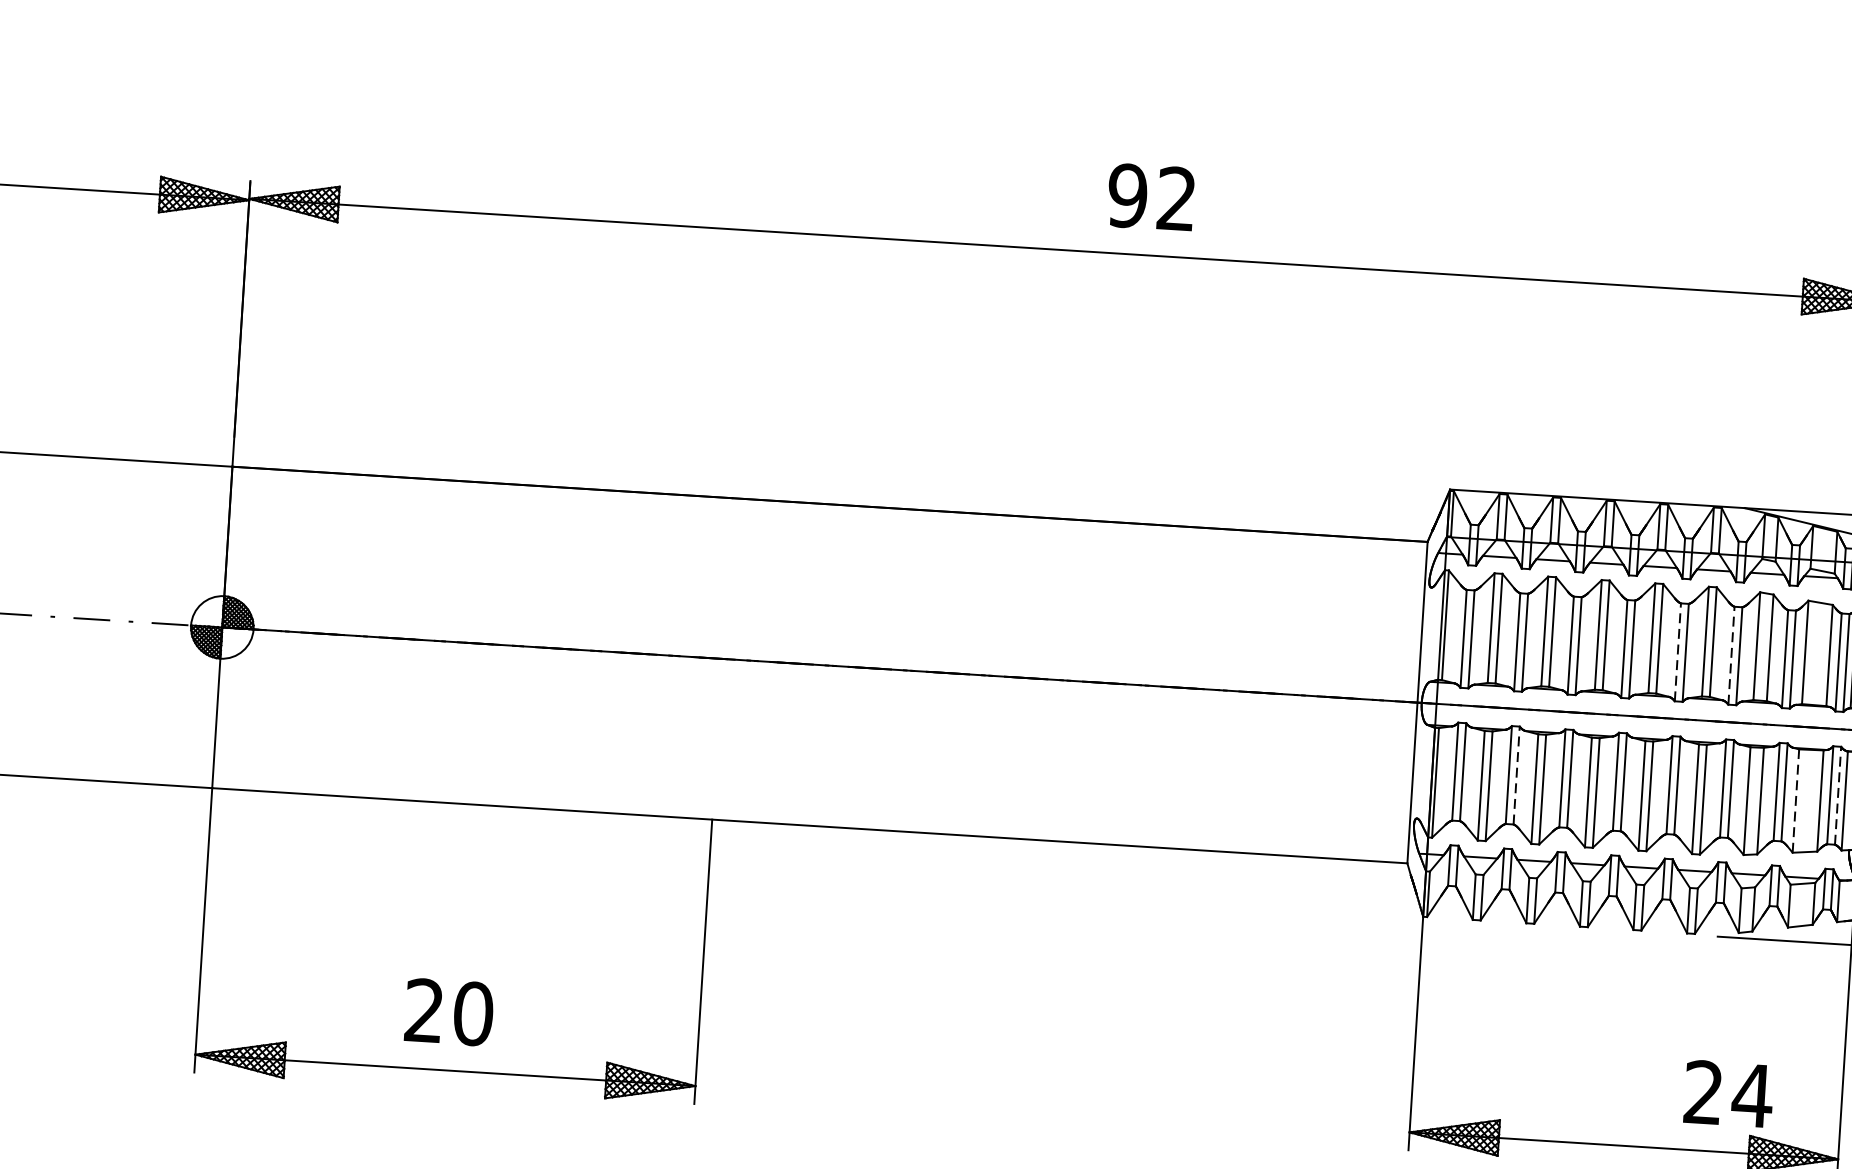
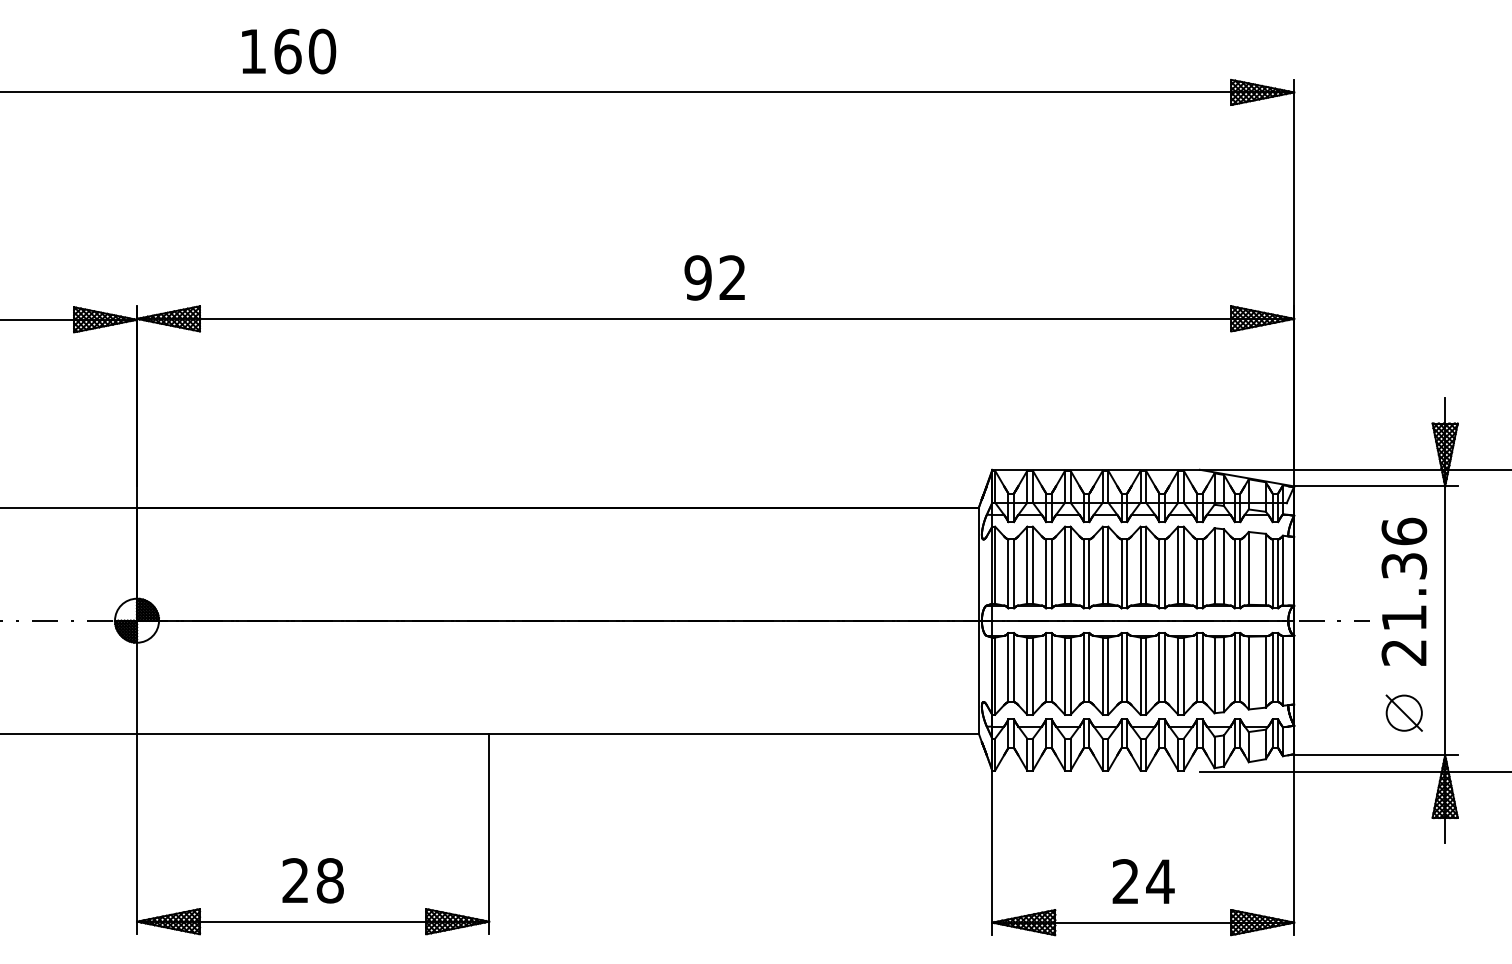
text: (1150, 196) -> (714, 277), moved
line: (1678, 651) -> (1159, 573), dashed -> solid
line: (1732, 655) -> (1197, 573), dashed -> solid
line: (1516, 775) -> (1051, 667), dashed -> solid
line: (1838, 795) -> (1278, 667), dashed -> solid
line: (1795, 800) -> (1248, 672), dashed -> solid
text: (472, 1013) -> (329, 880), 20 -> 28
text: (1728, 1093) -> (1143, 881), moved

